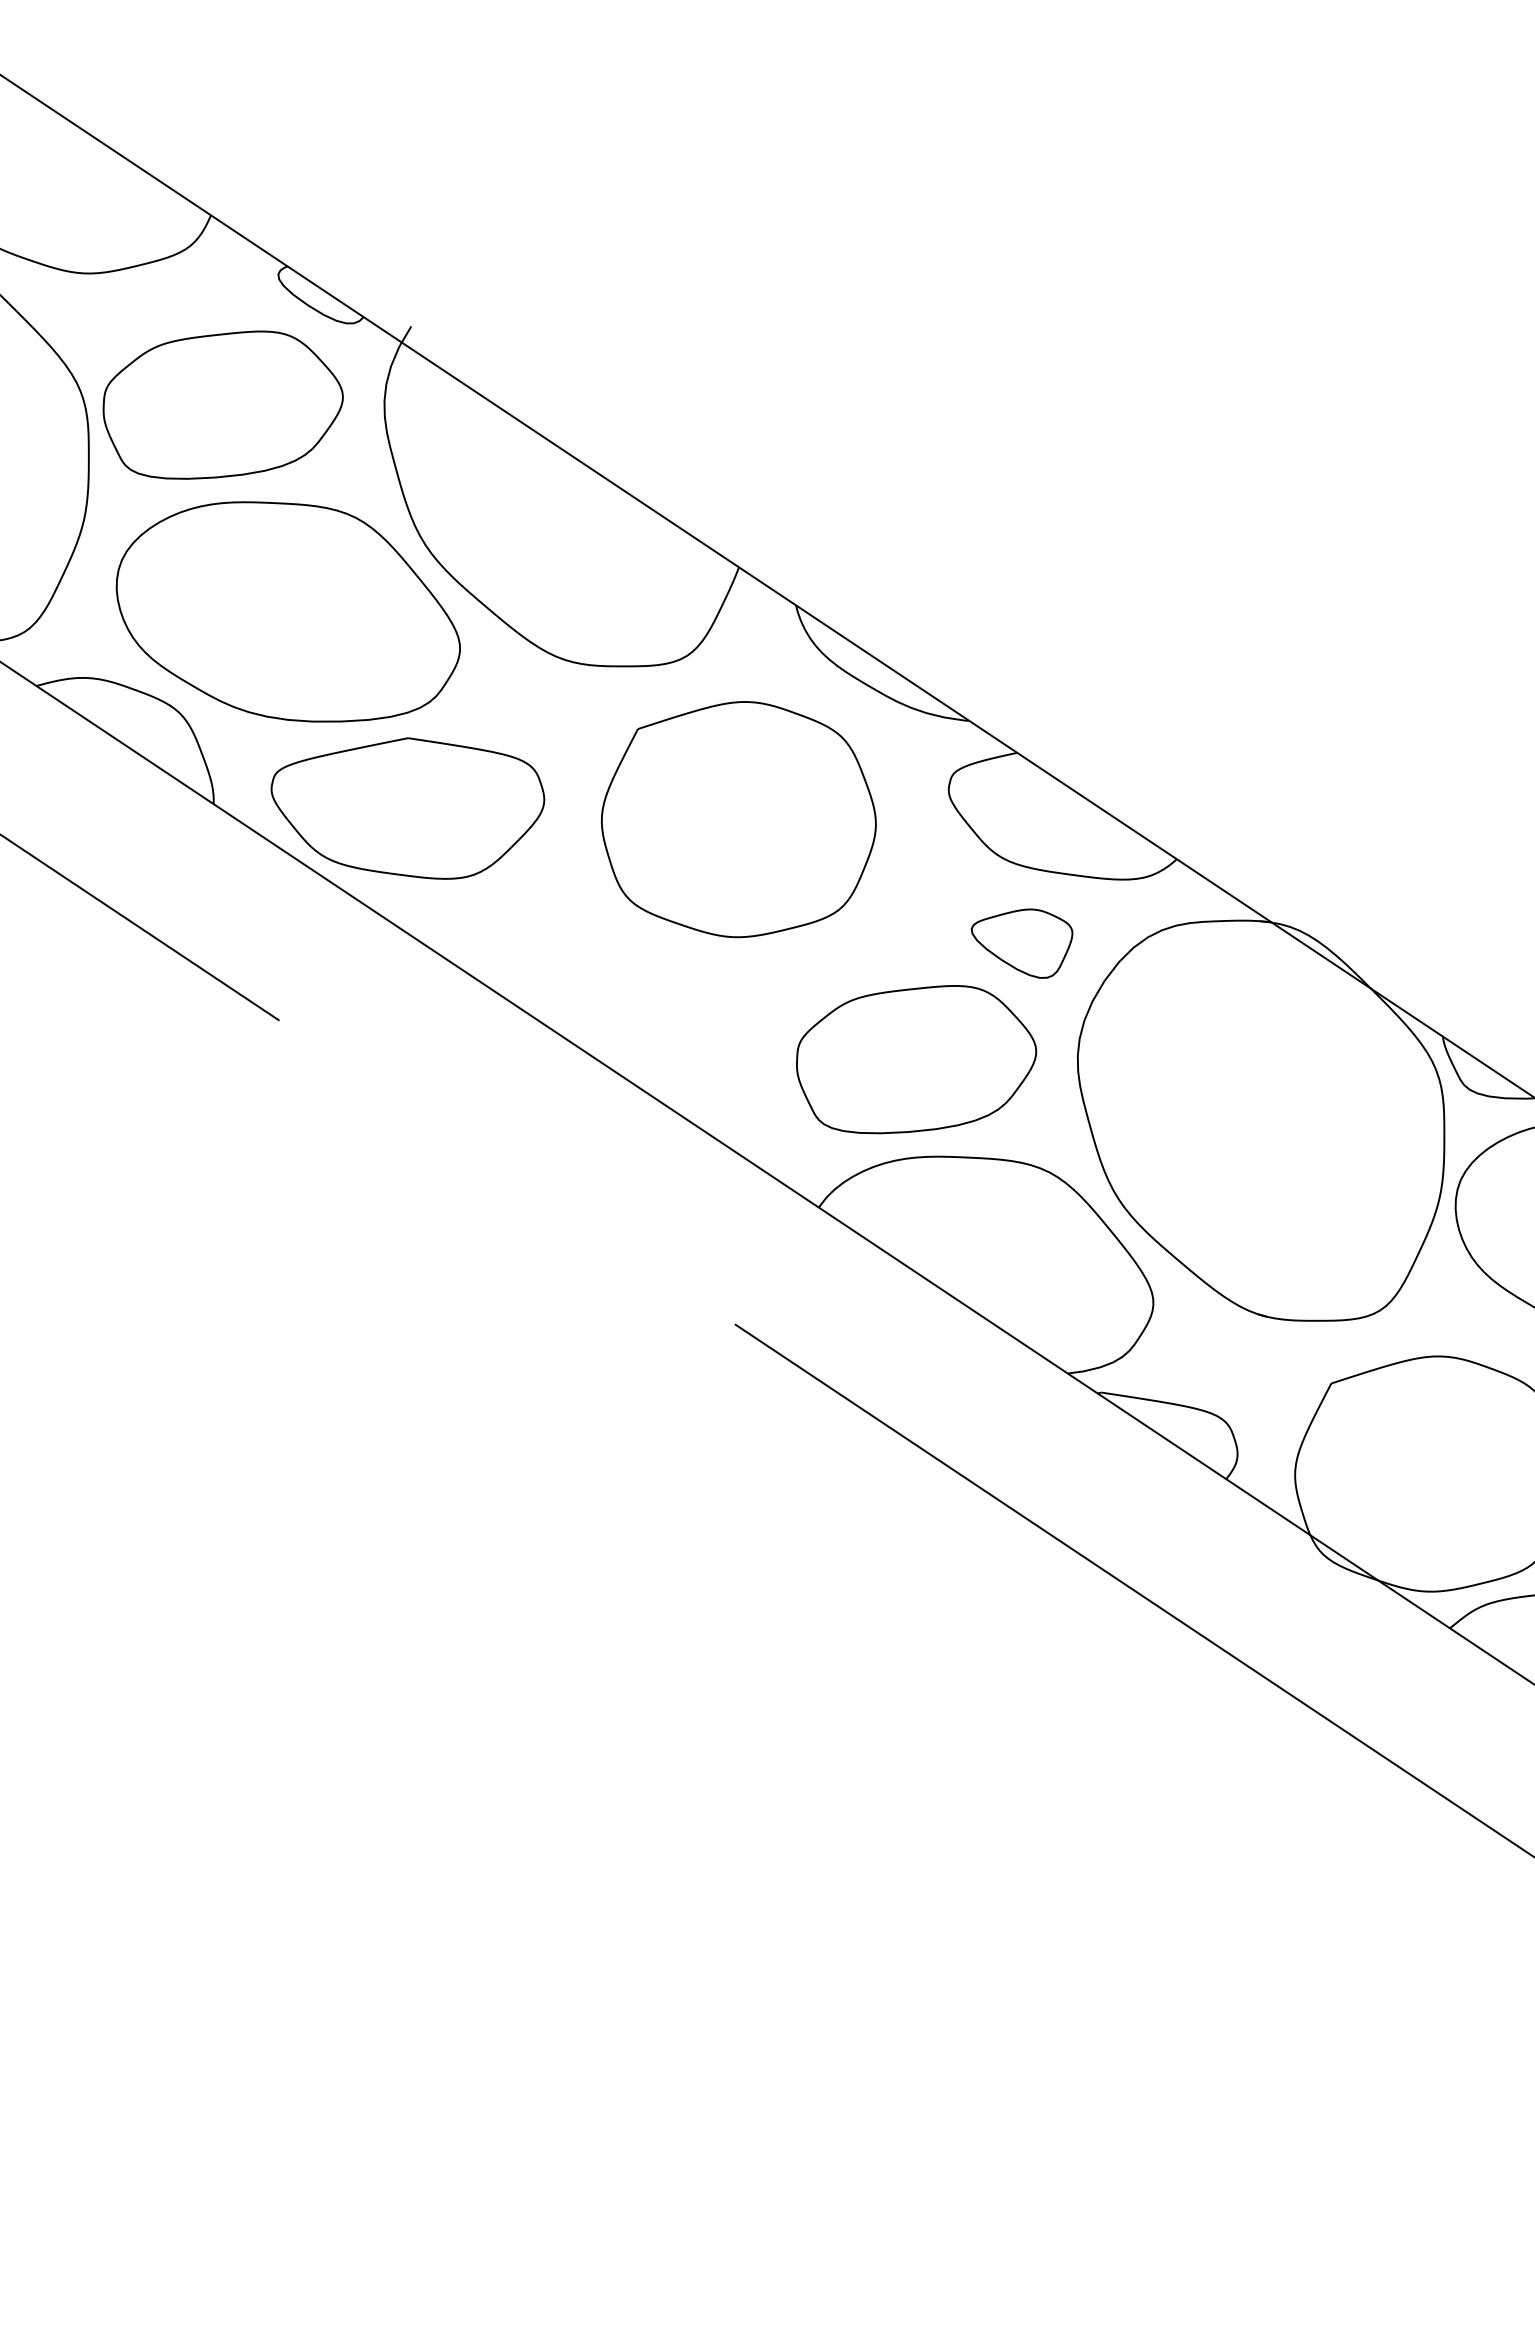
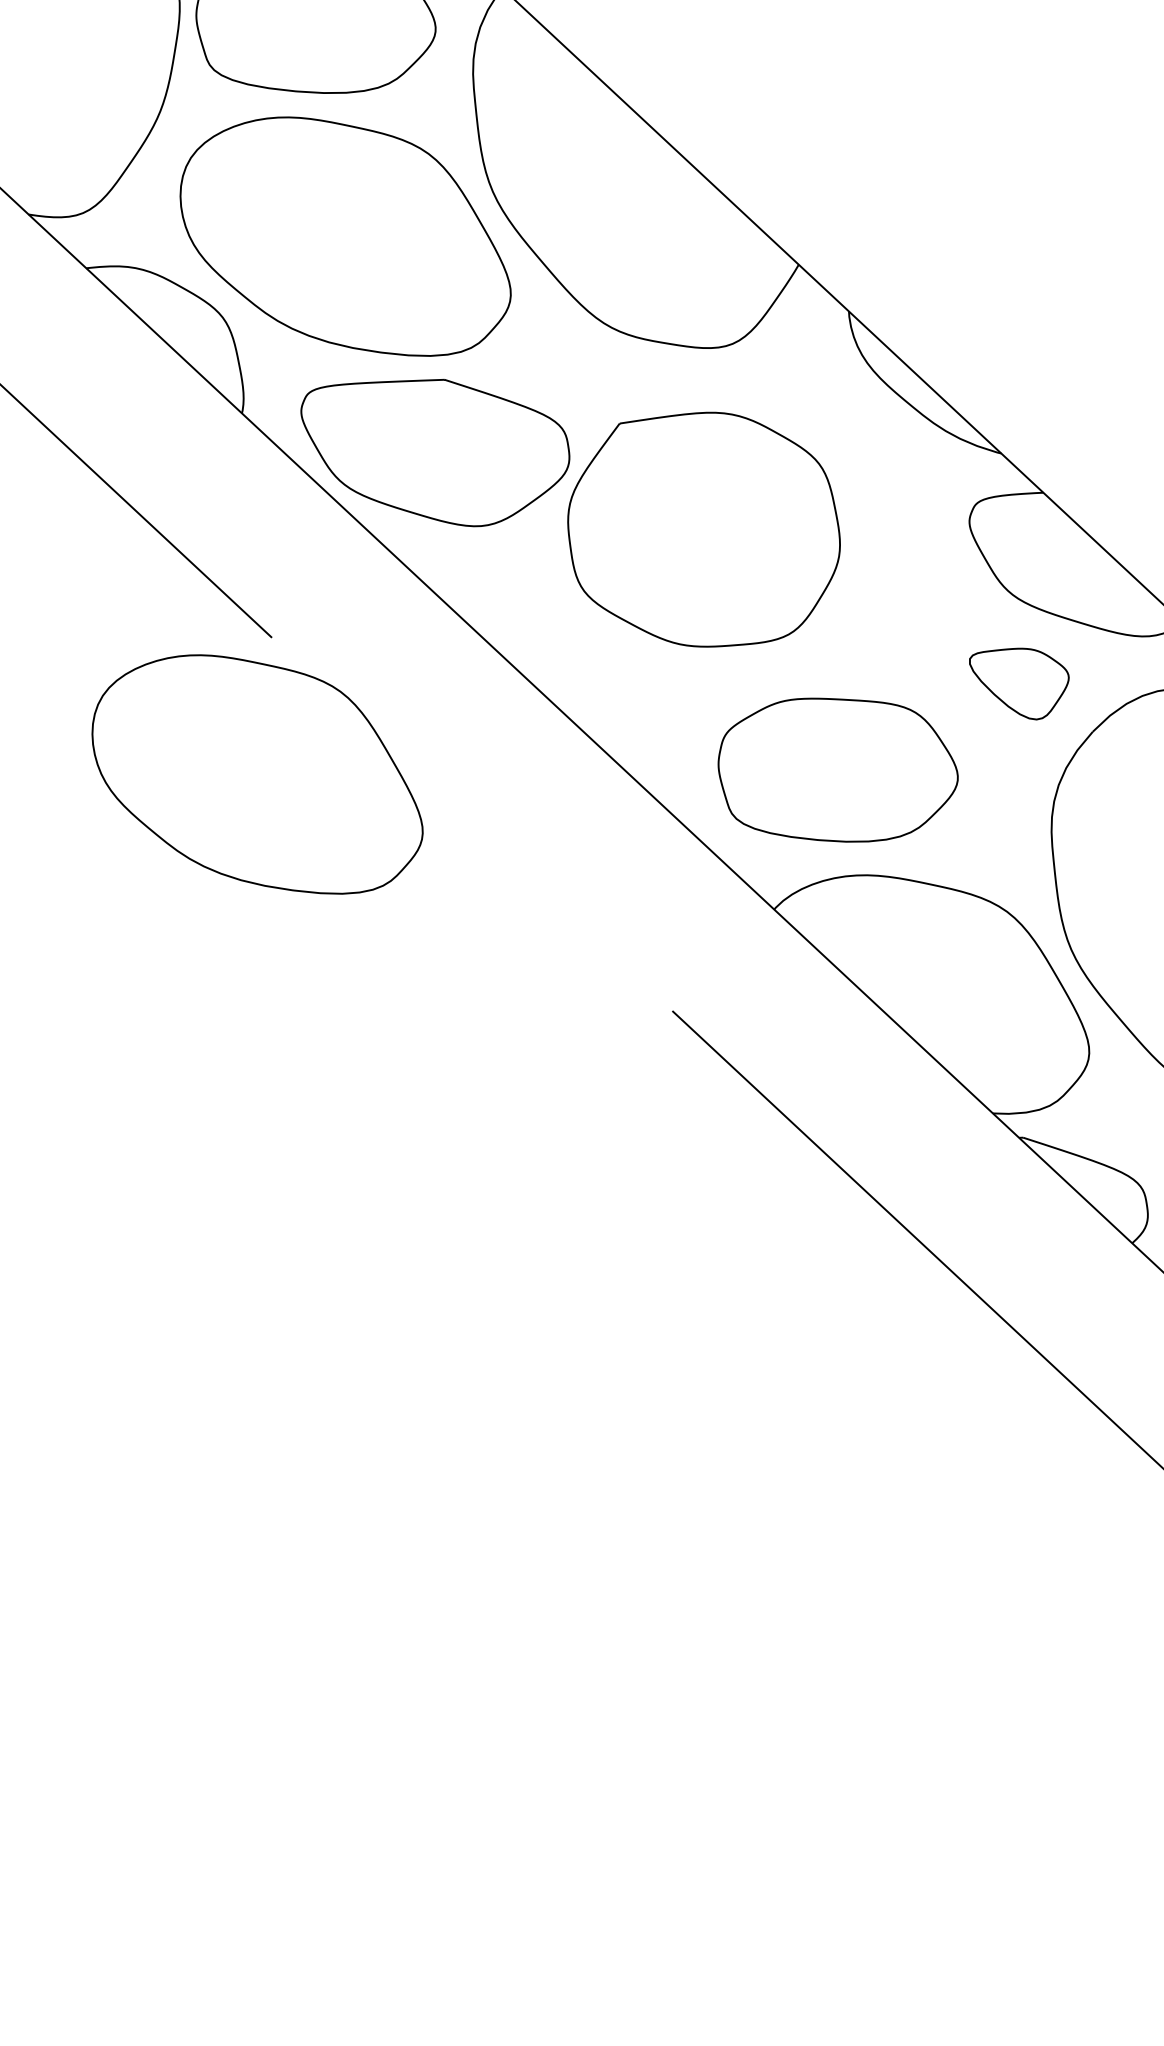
curve: (709, 708) -> (693, 414), moved
part: (916, 1059) -> (838, 769), moved
part: (287, 1156) -> (257, 773), added

